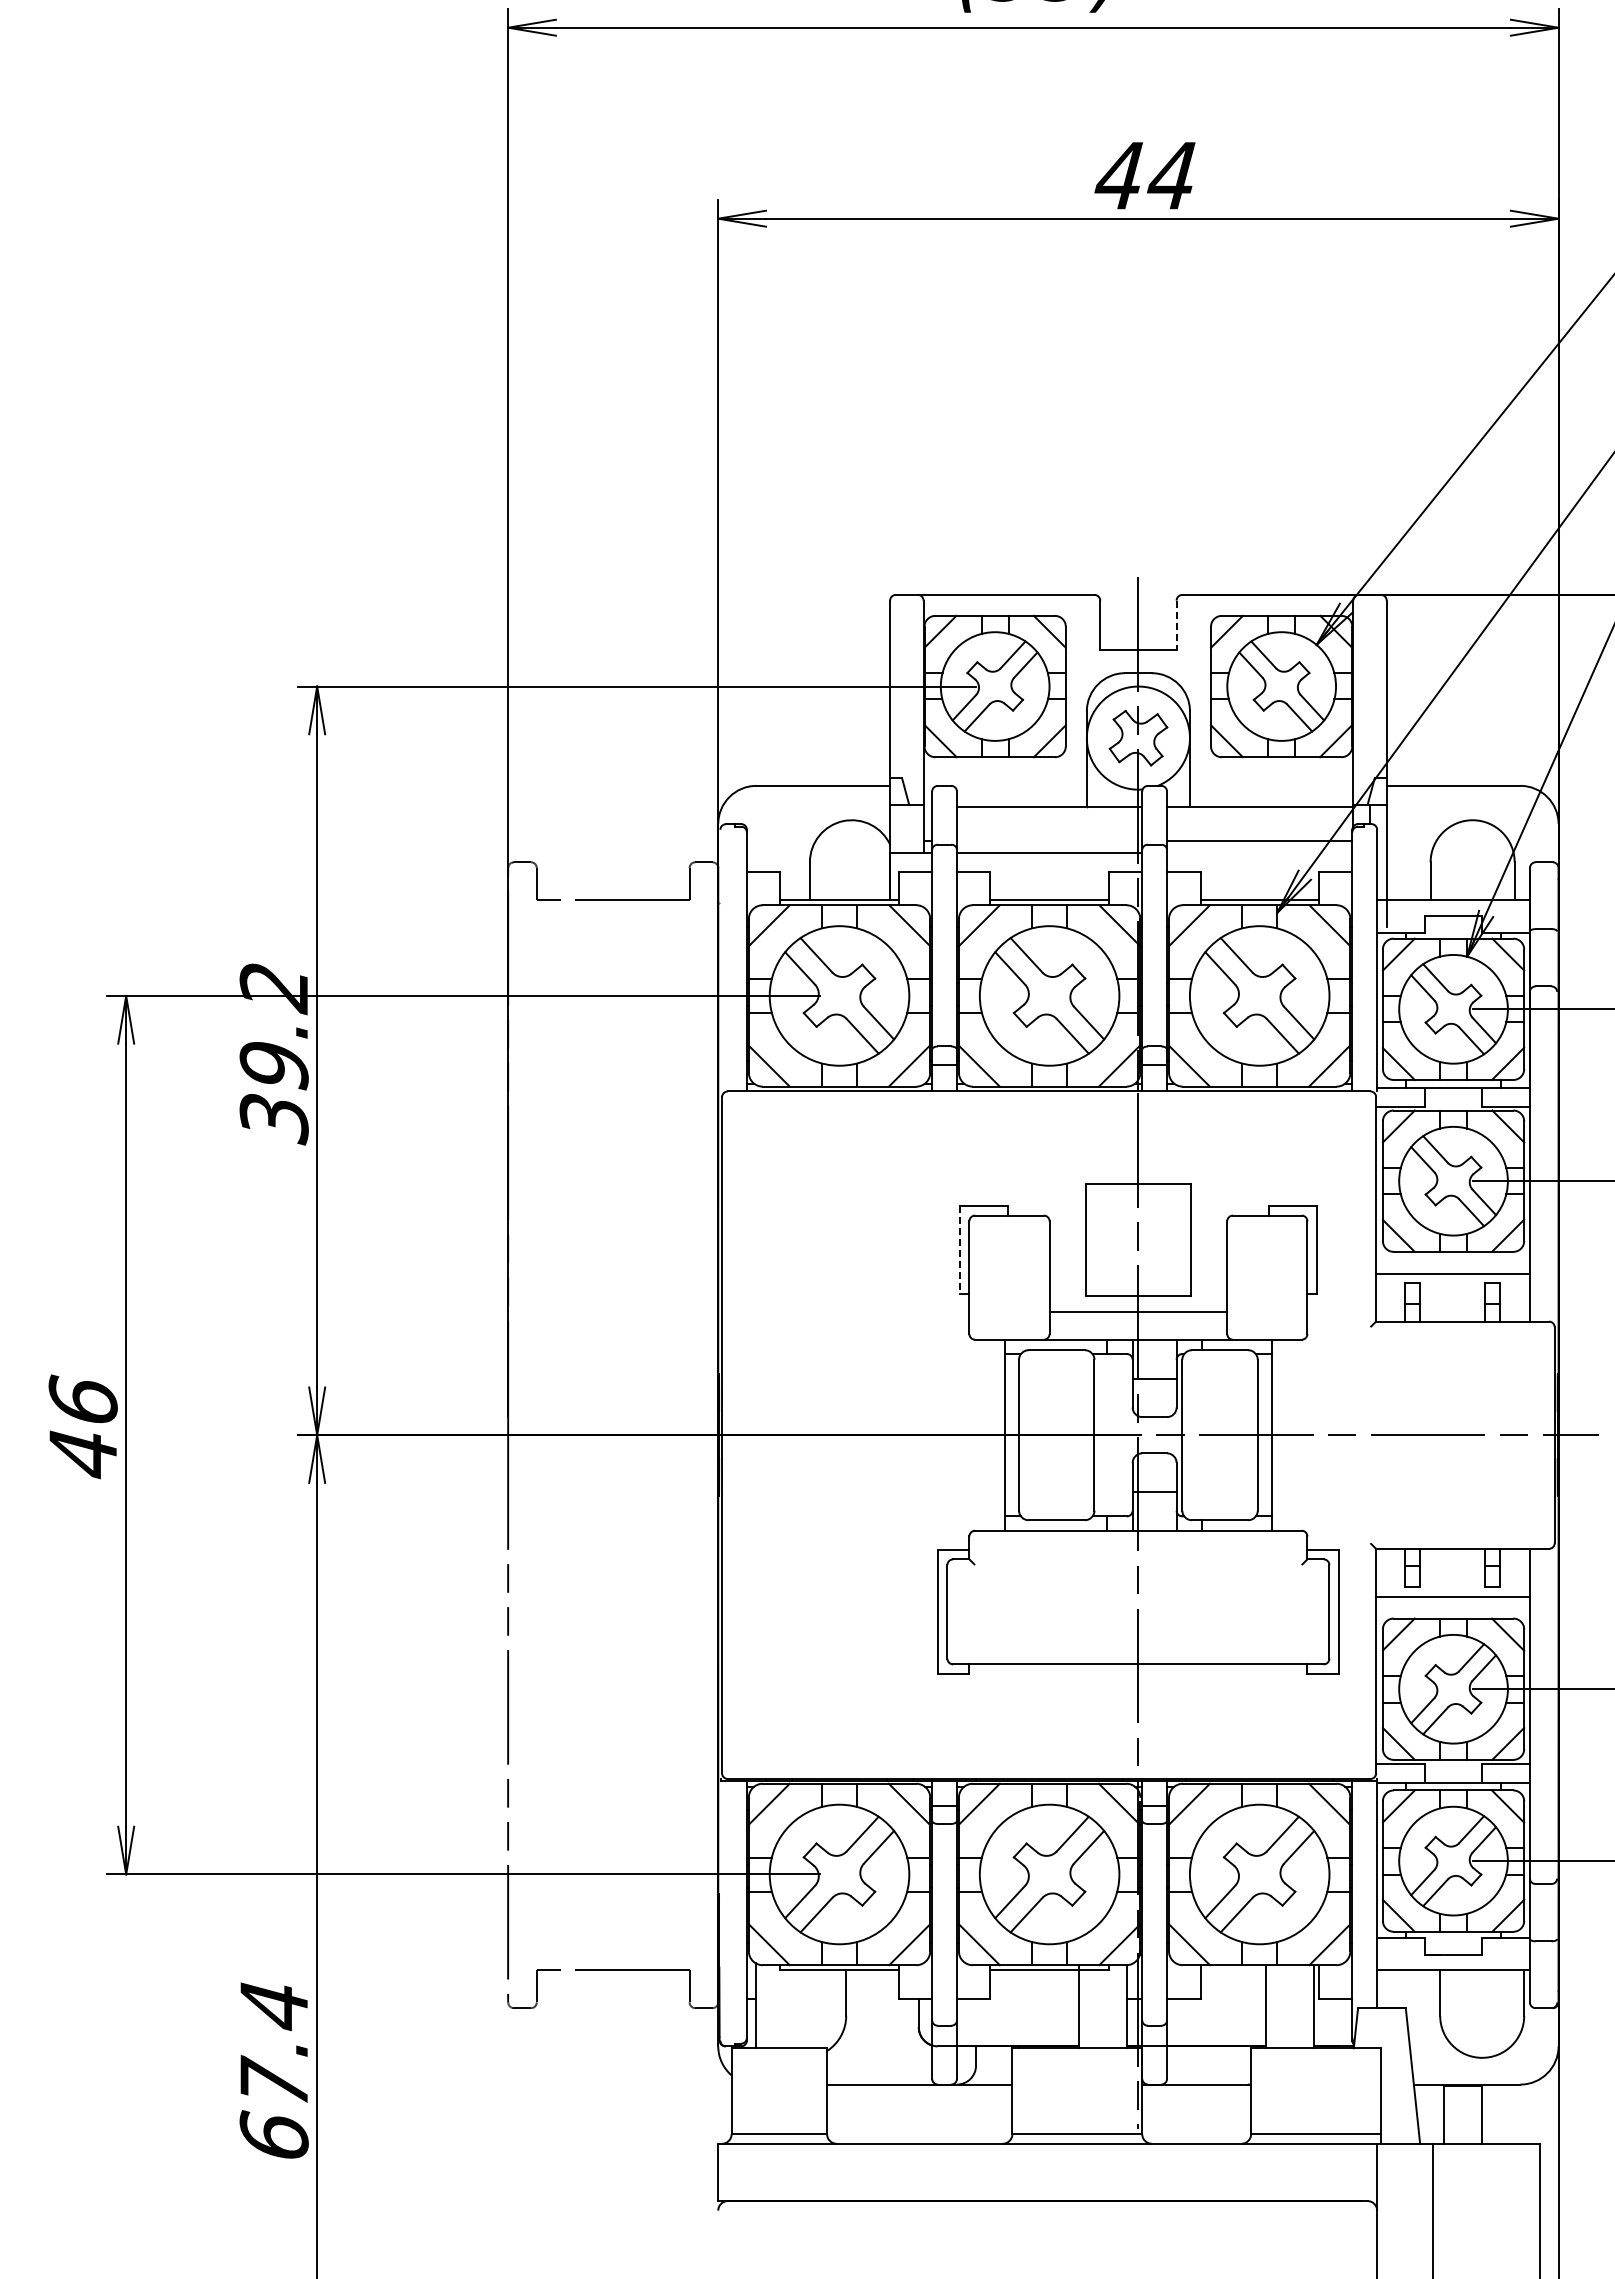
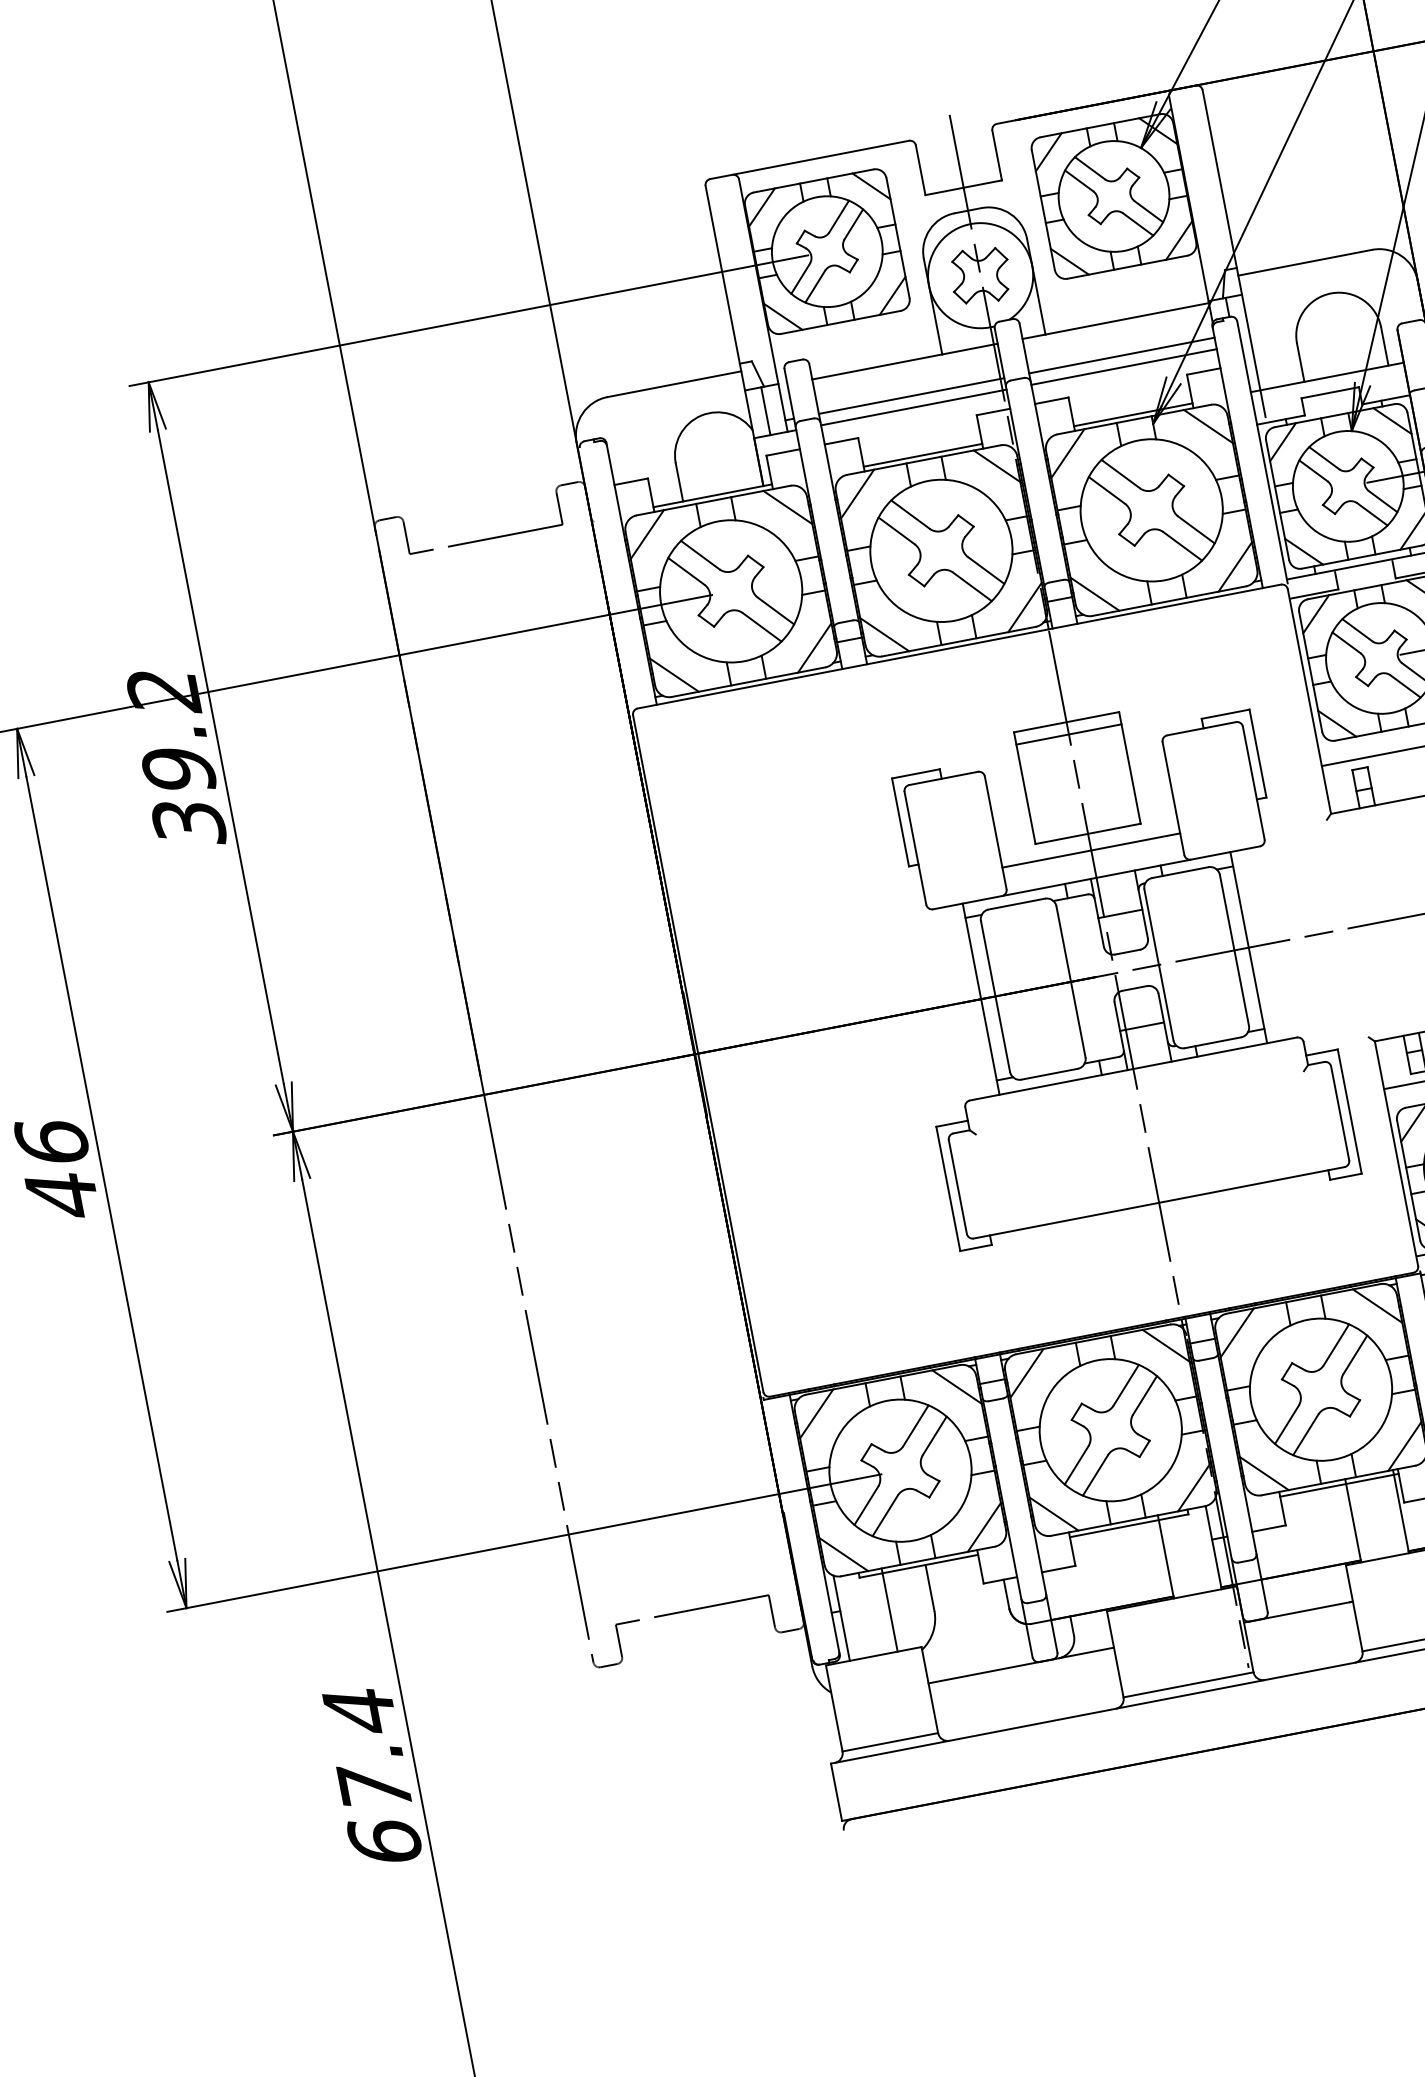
line: (1176, 625) -> (997, 155), dashed -> solid
line: (906, 828) -> (765, 410), added
line: (1049, 841) -> (911, 396), added
line: (1259, 852) -> (1123, 366), added
line: (1137, 1196) -> (1068, 734), added
line: (959, 1249) -> (900, 822), dashed -> solid
line: (1259, 1969) -> (1339, 1484), added
line: (803, 2006) -> (889, 1609), added

